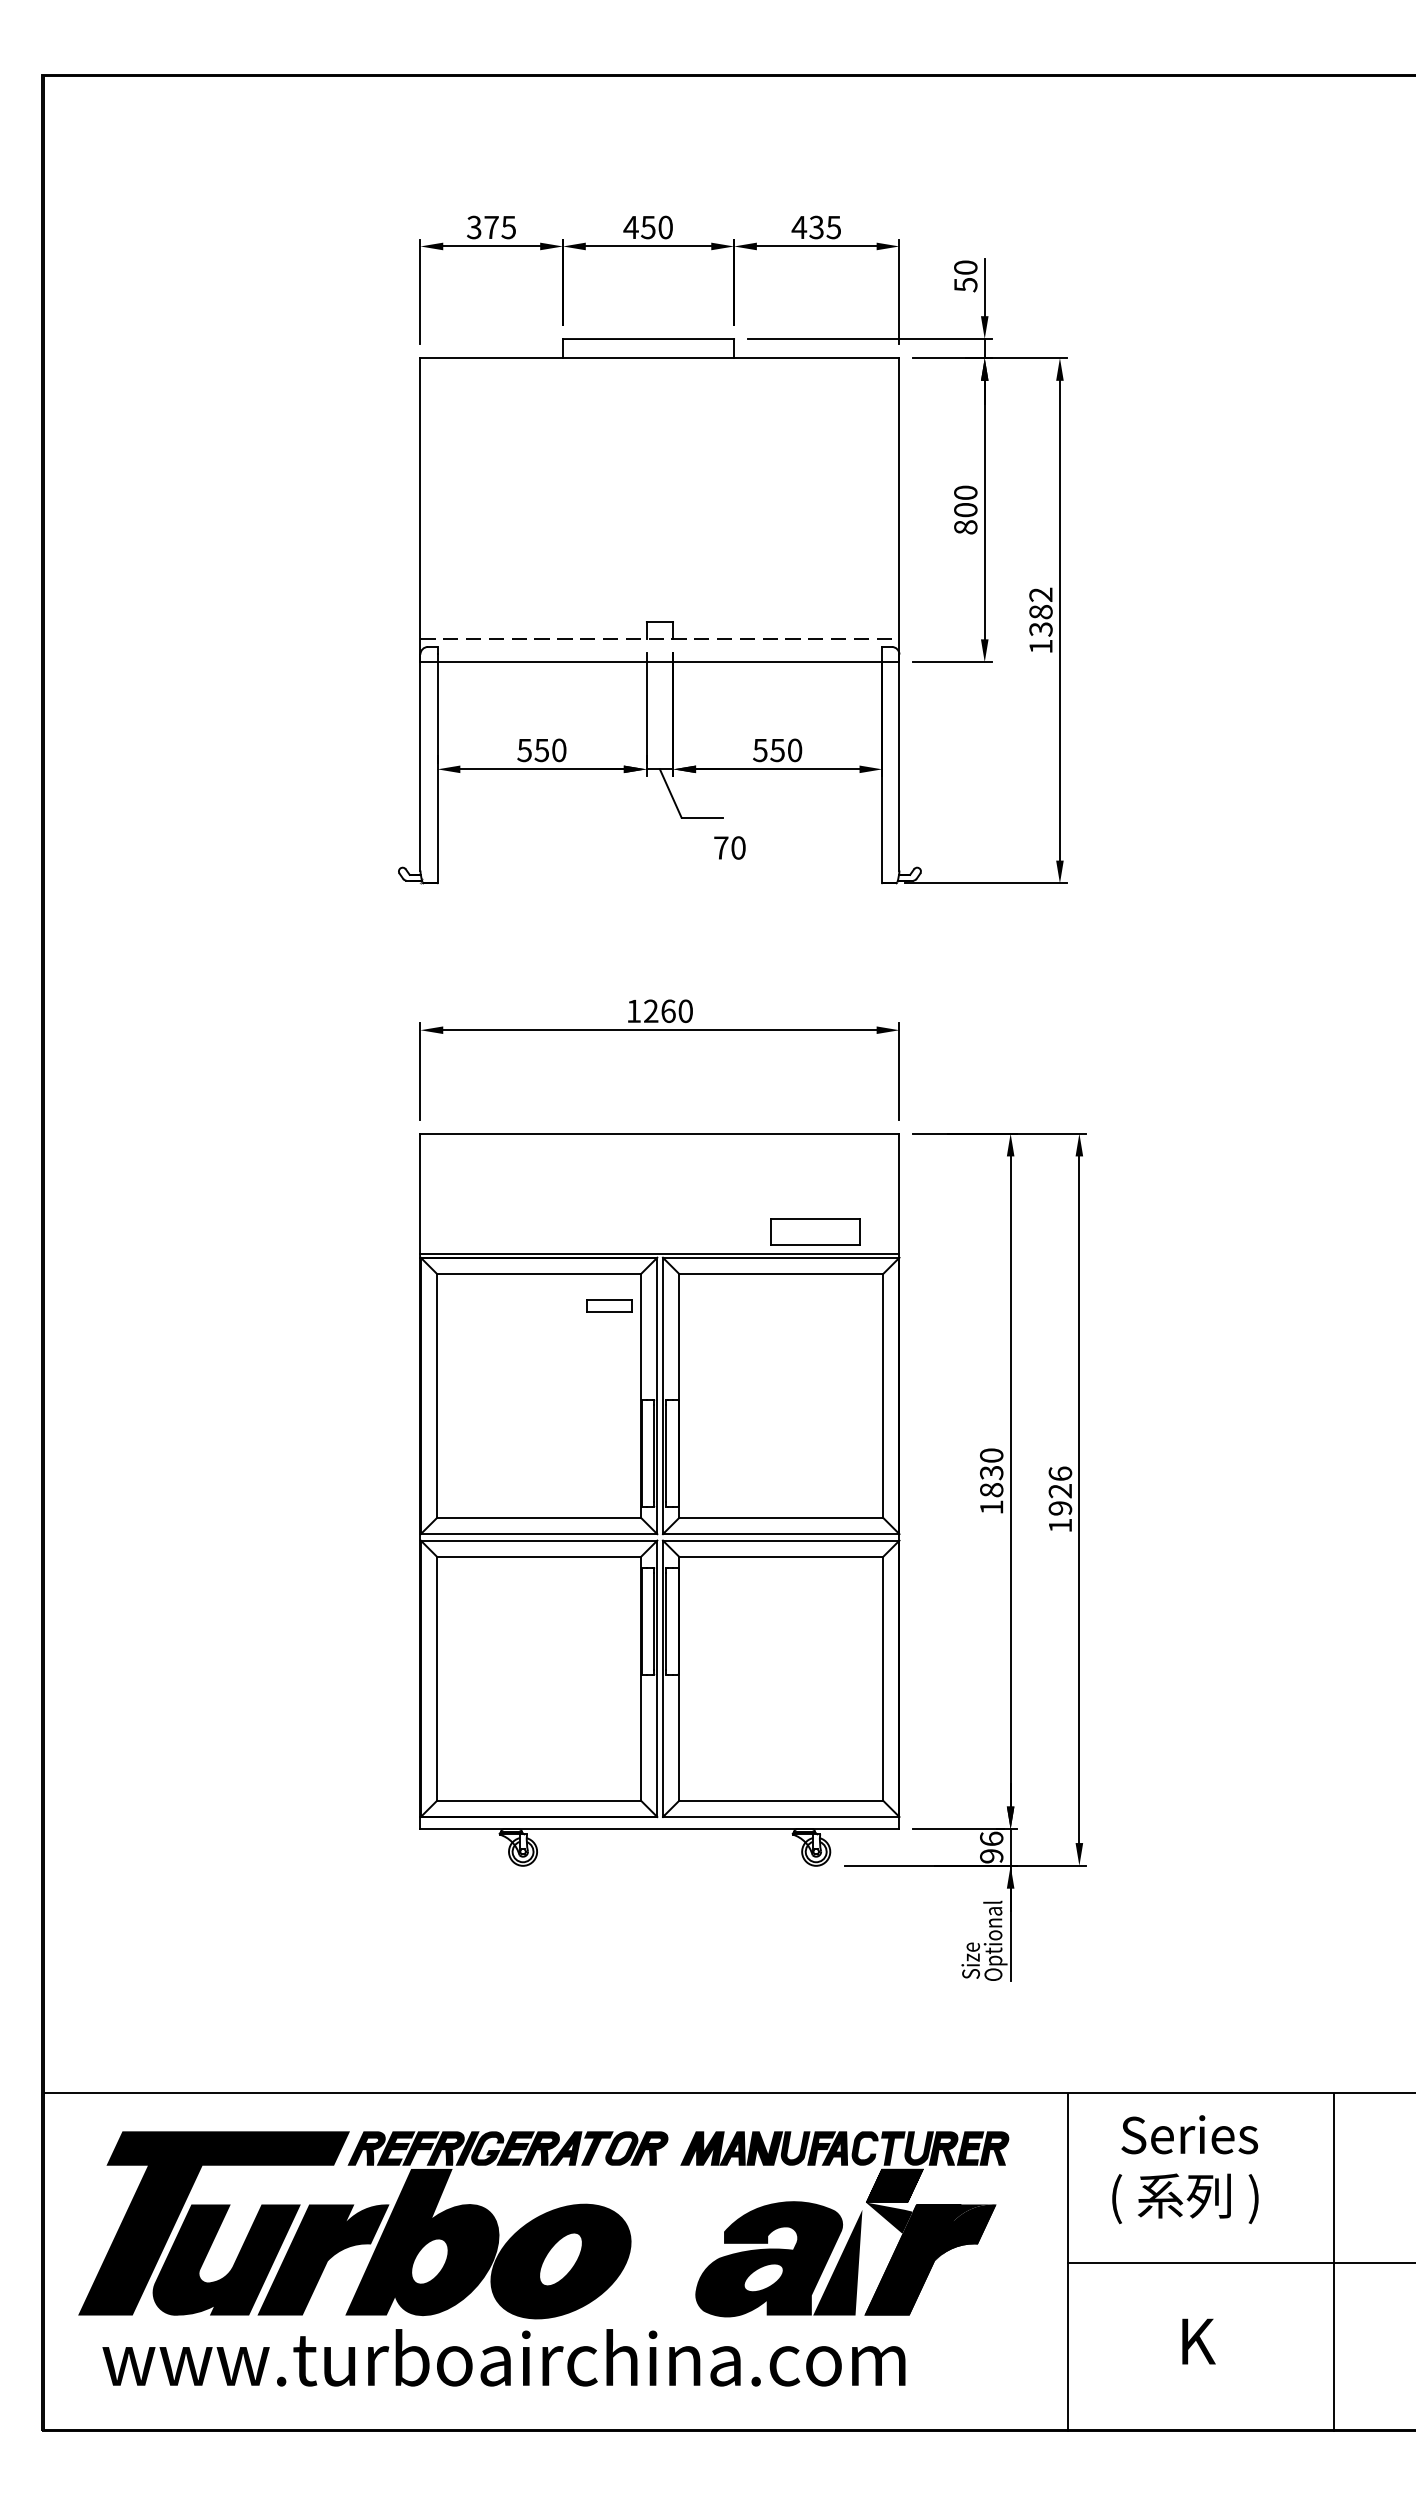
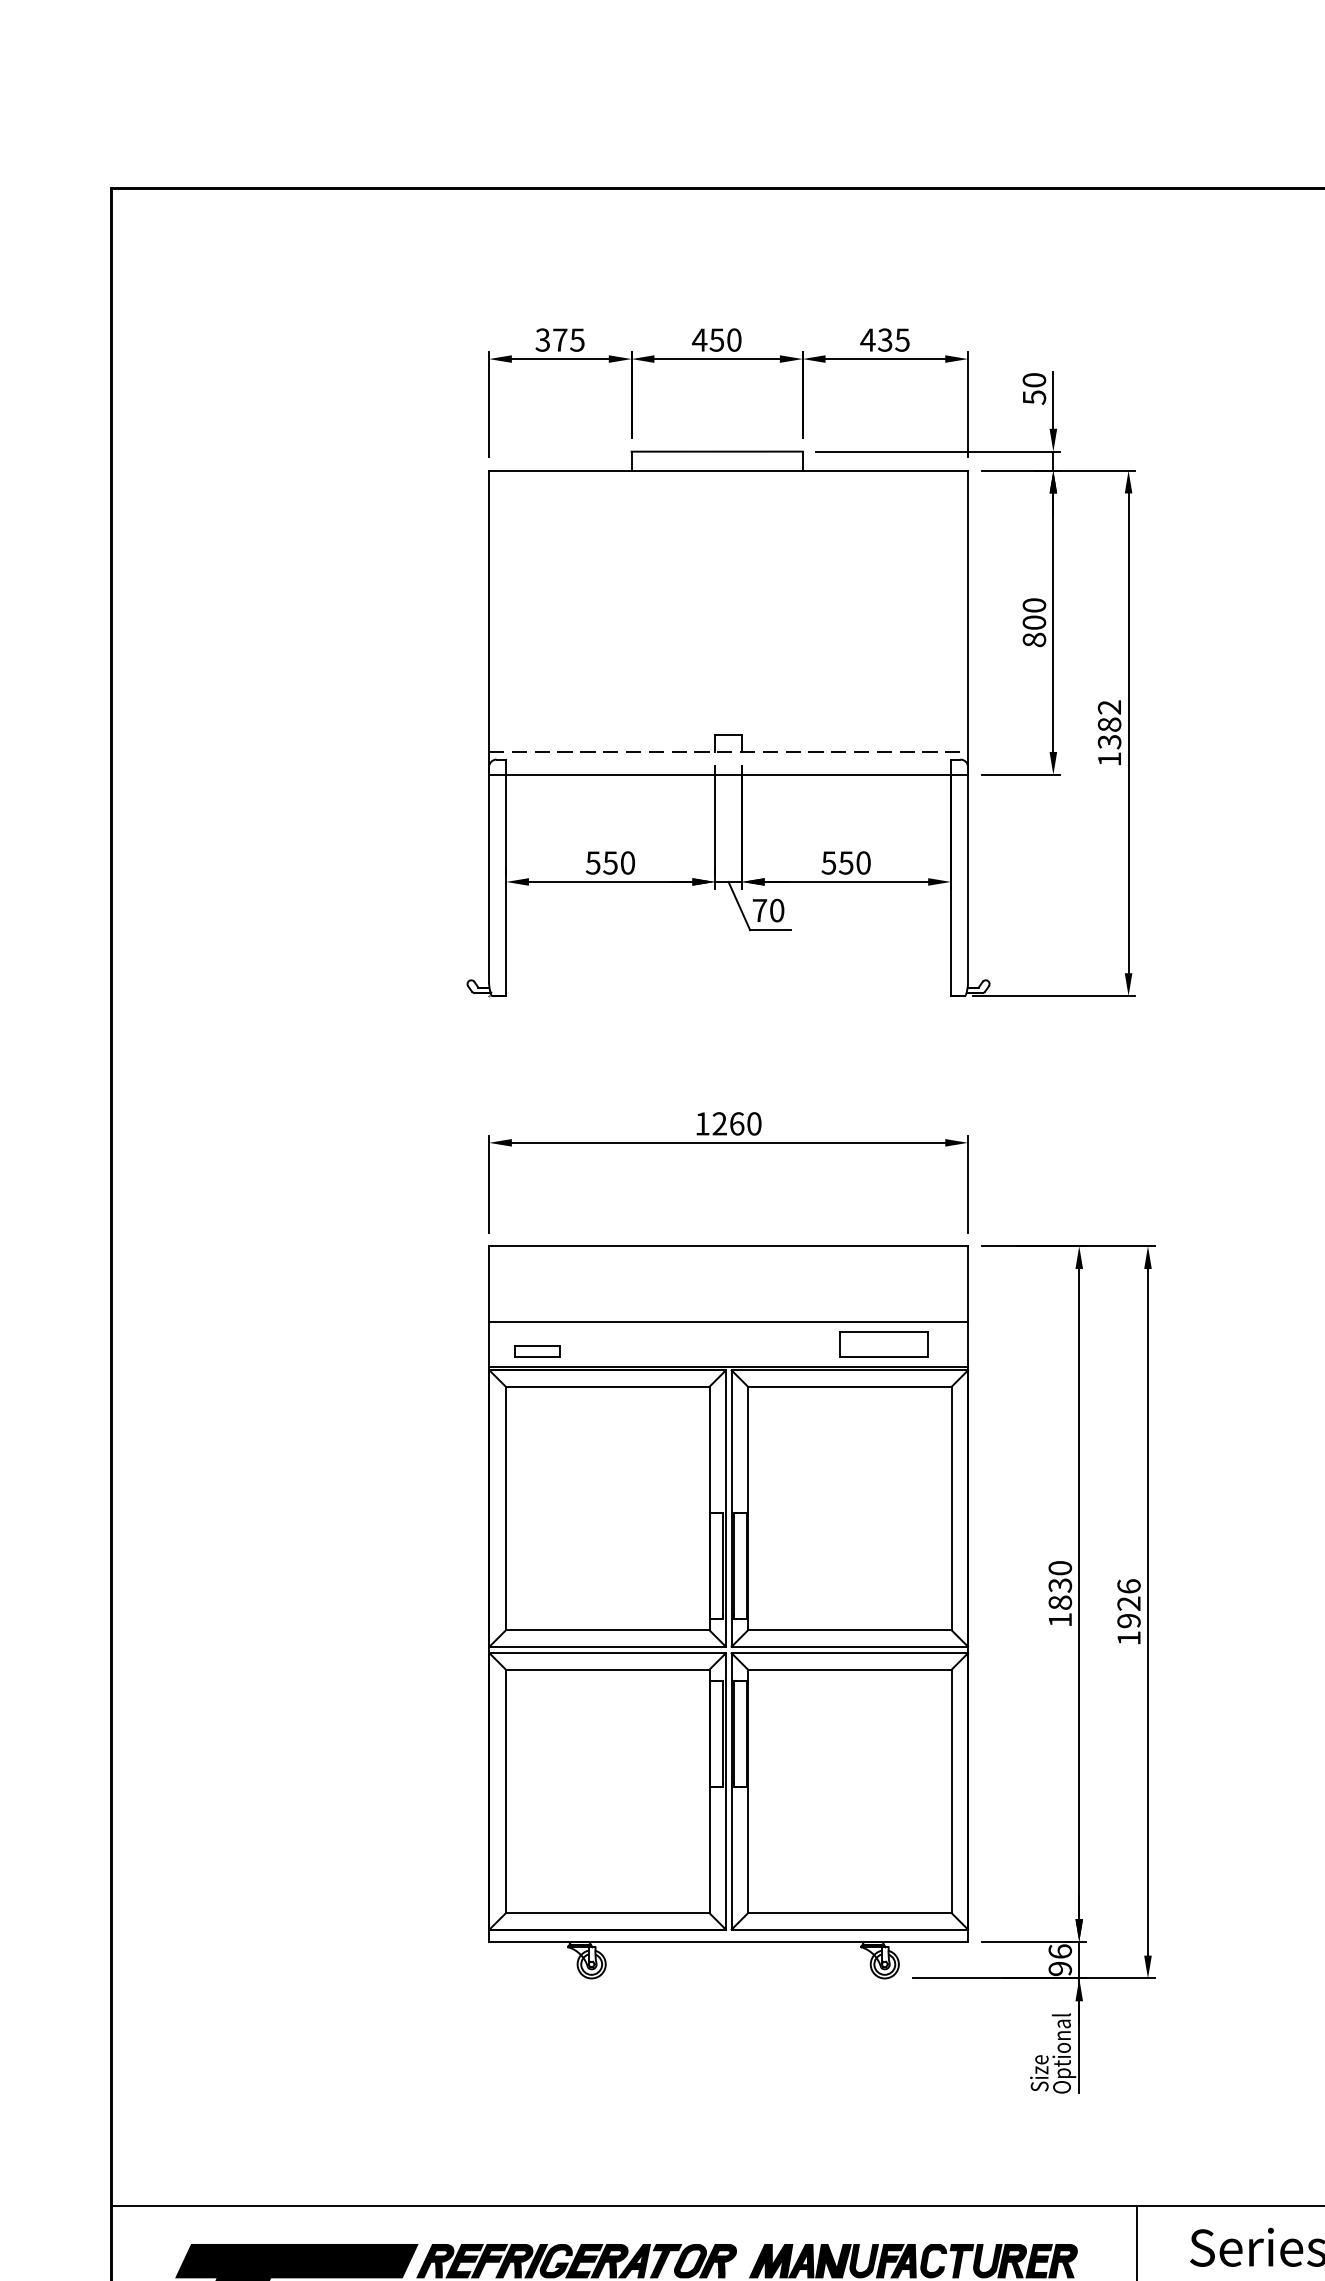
text: (729, 847) -> (768, 910), moved
line: (659, 1209) -> (728, 1322), added
part: (609, 1305) -> (537, 1351), moved

